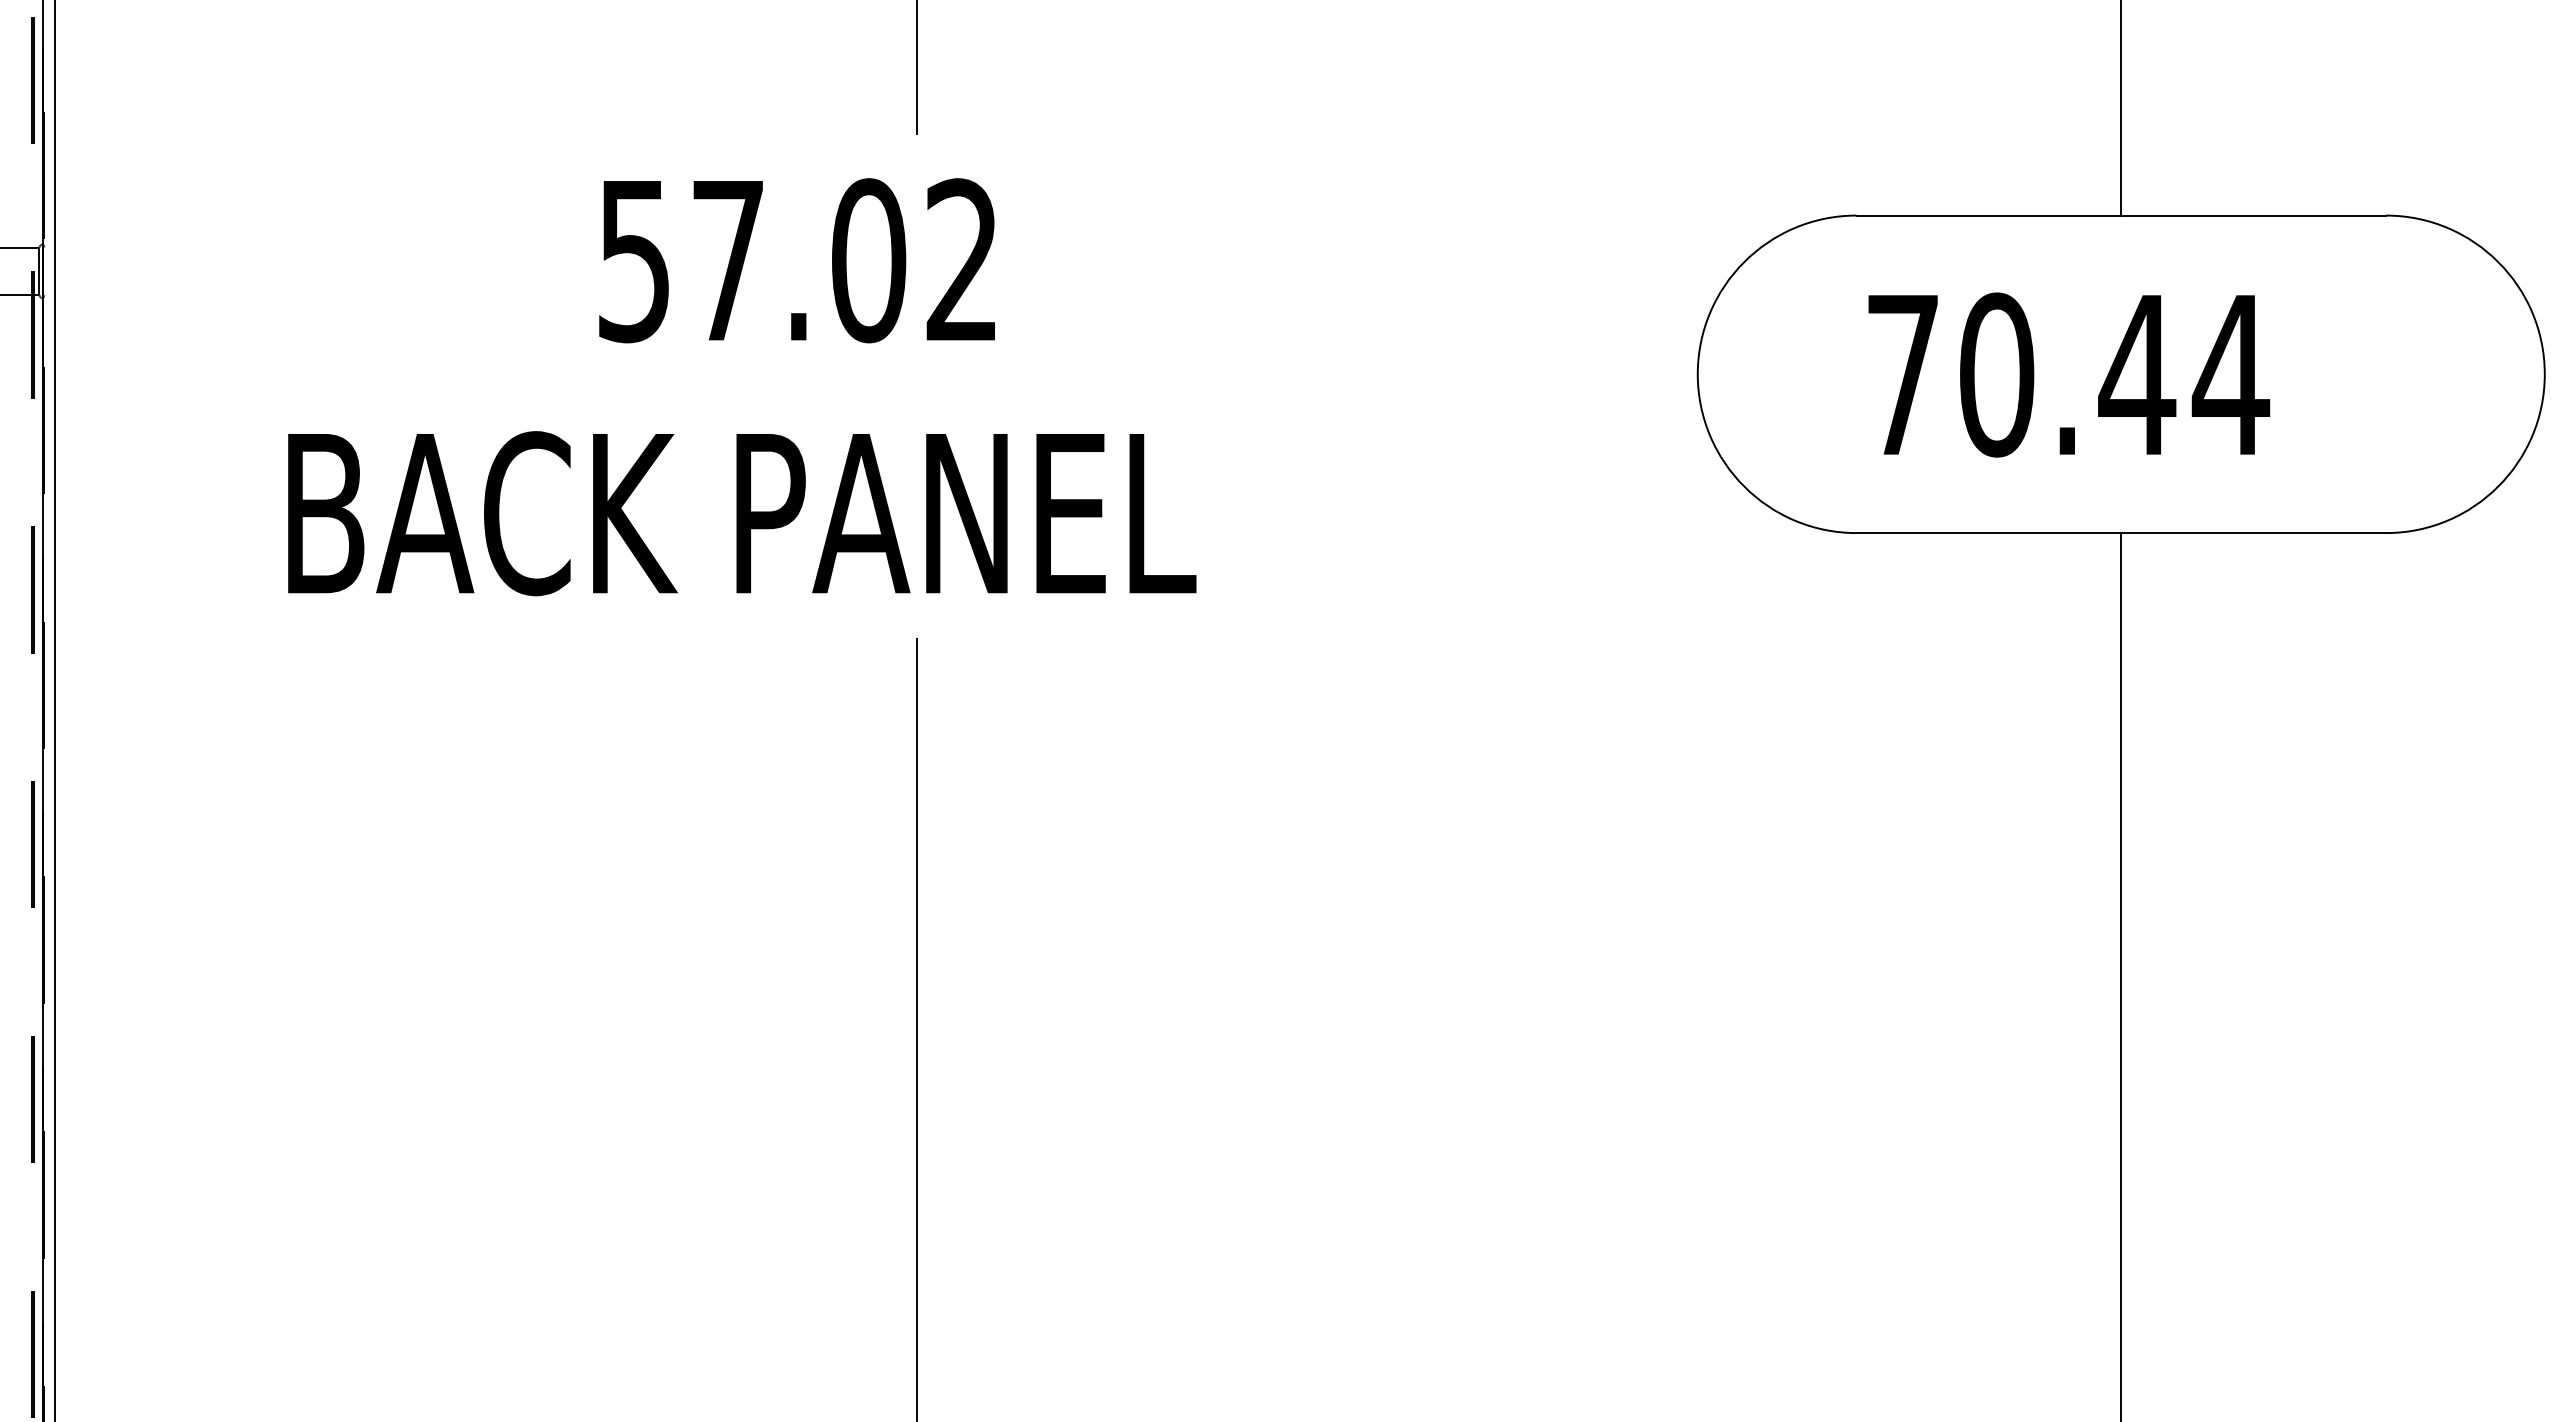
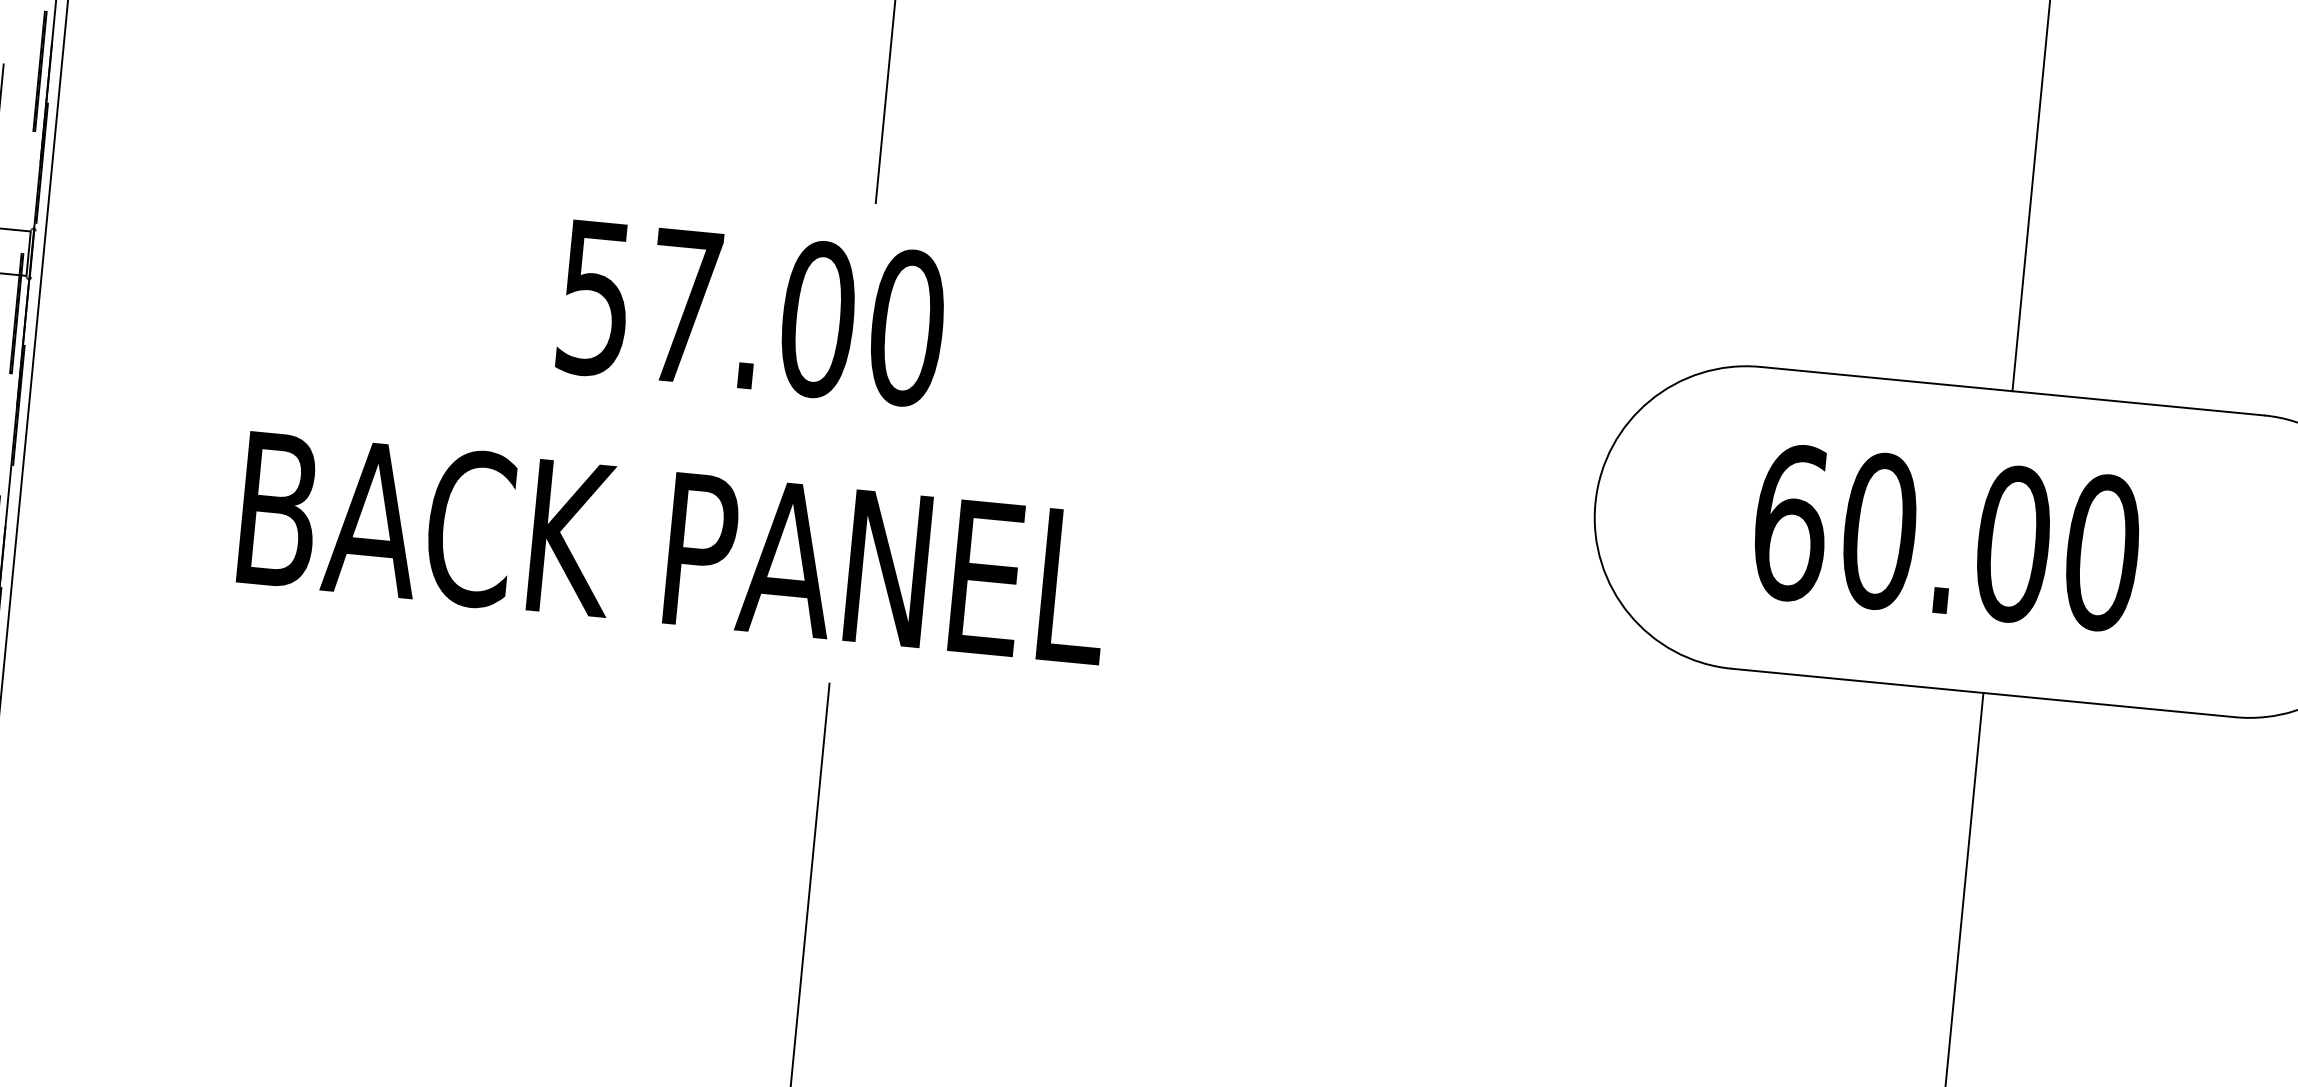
text: (962, 260) -> (907, 327), 57.02 -> 57.00
text: (2068, 374) -> (1947, 537), 70.44 -> 60.00

